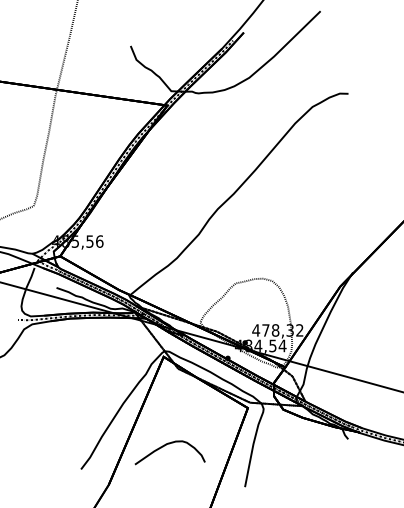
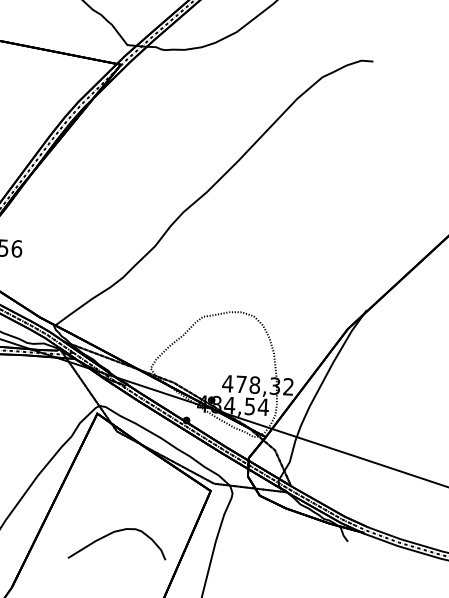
curve: (166, 445) -> (113, 533), moved

